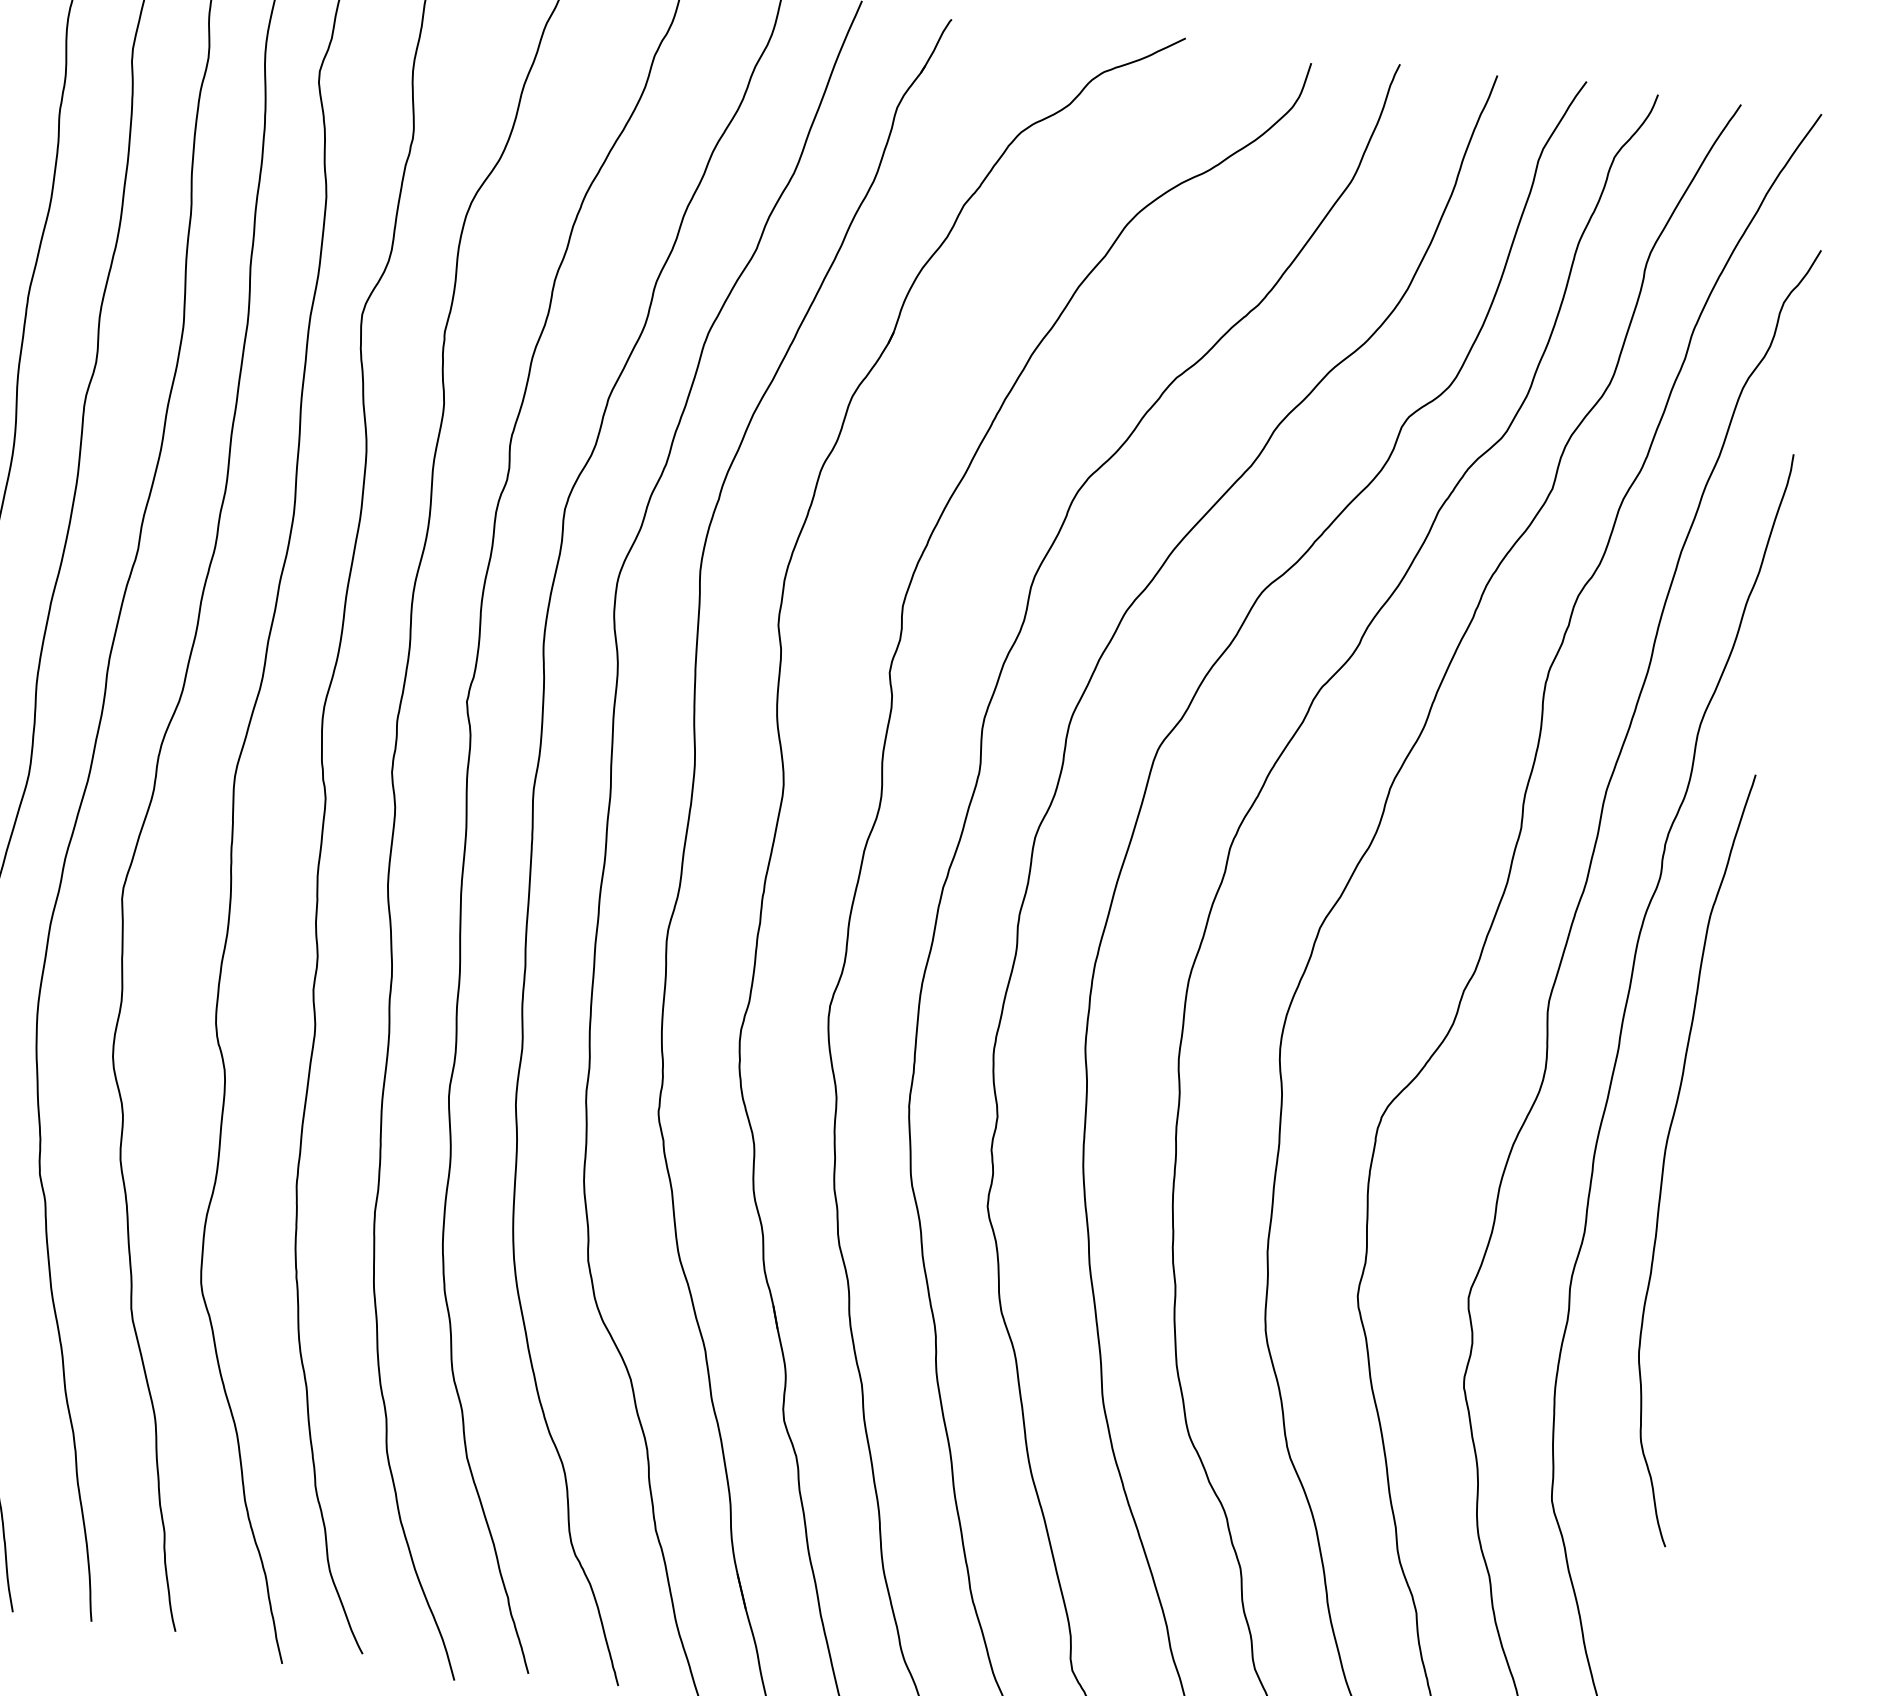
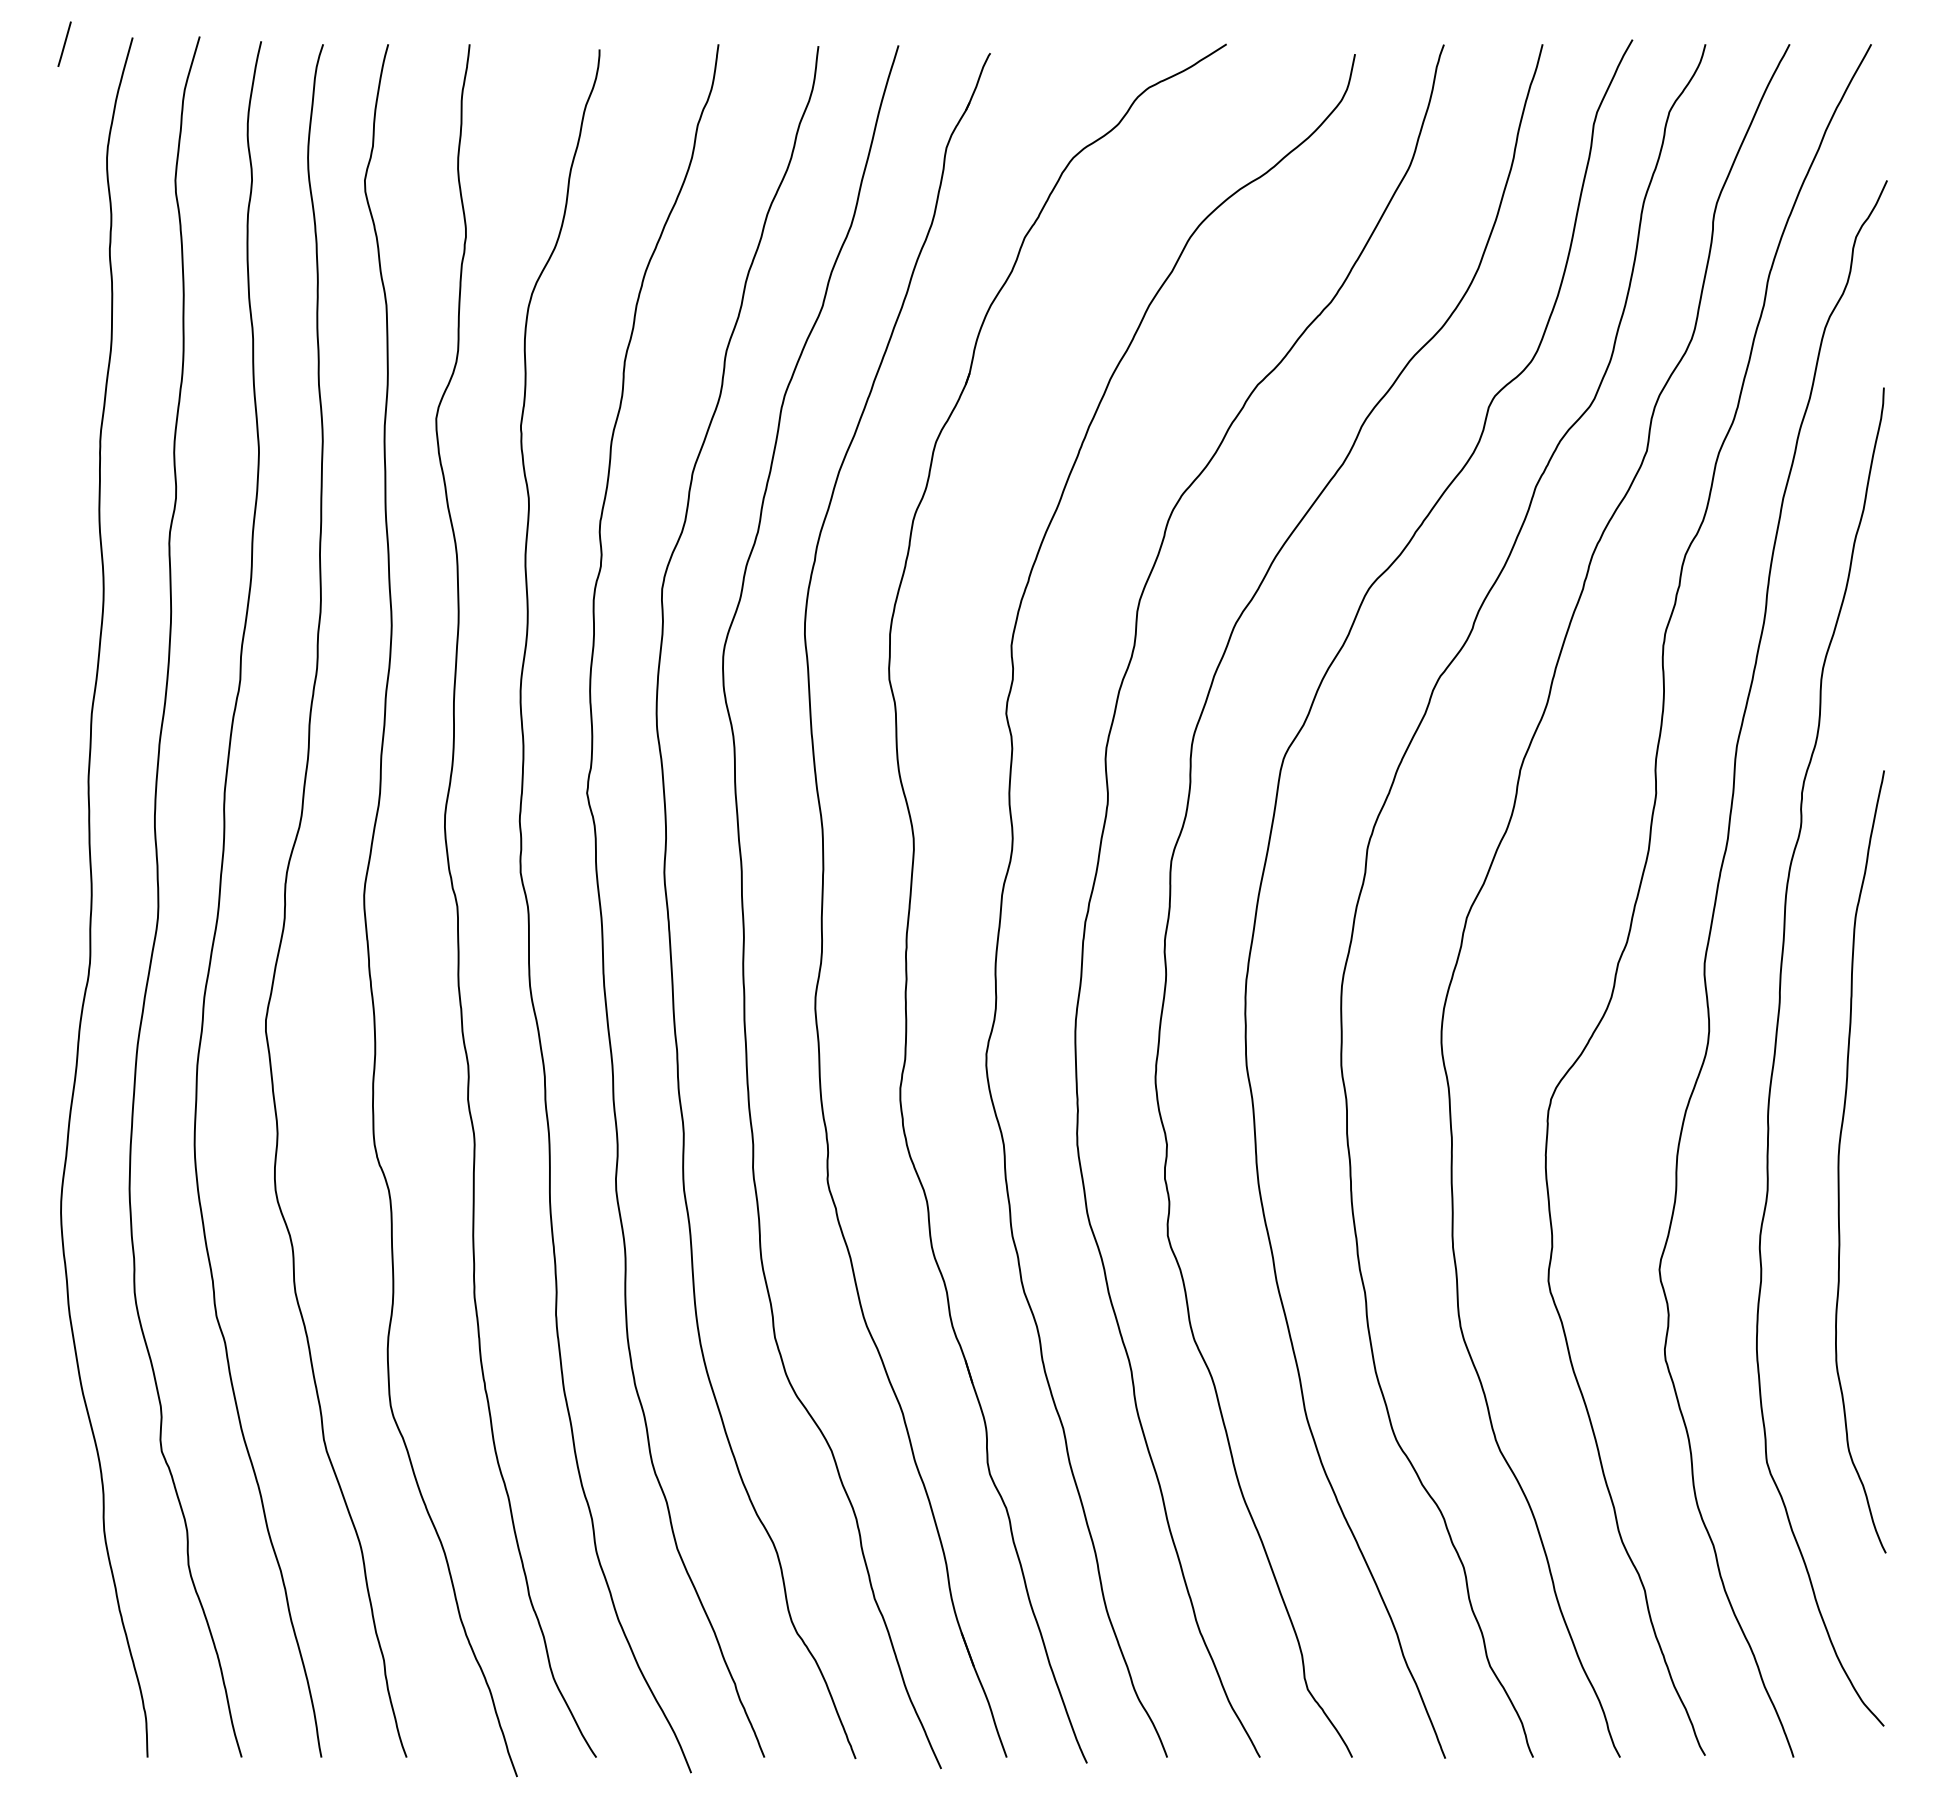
curve: (1665, 1155) -> (1839, 1161), moved

